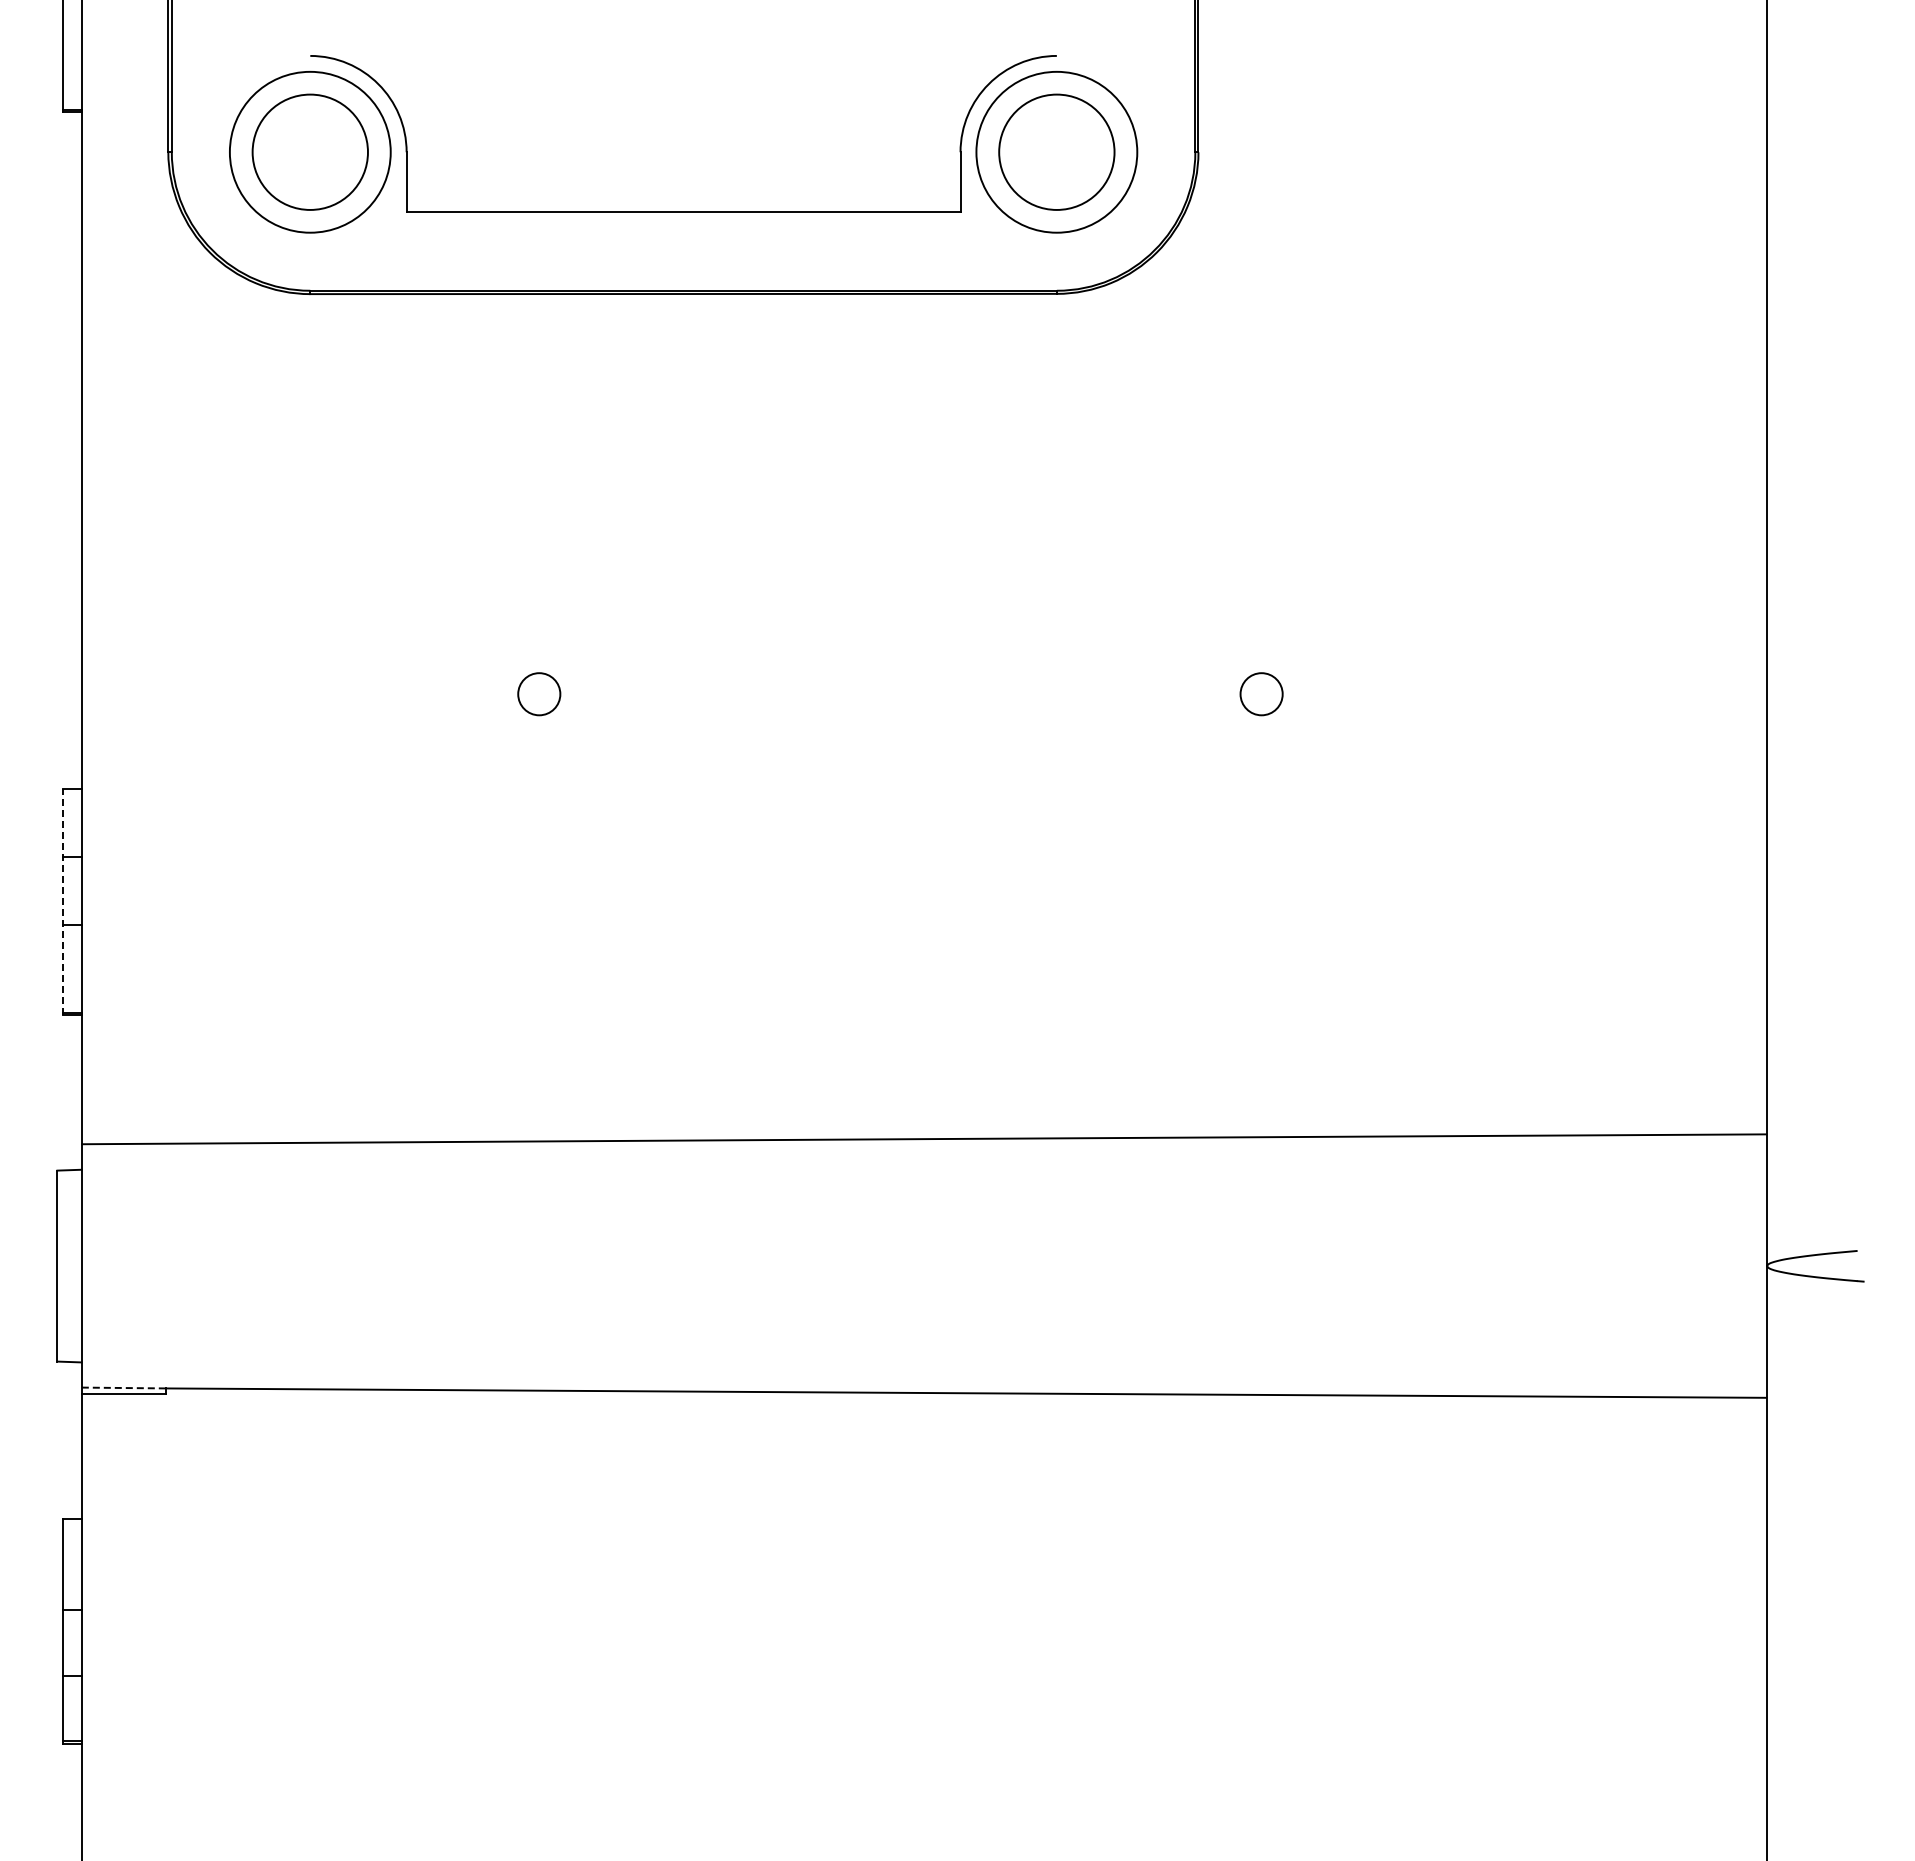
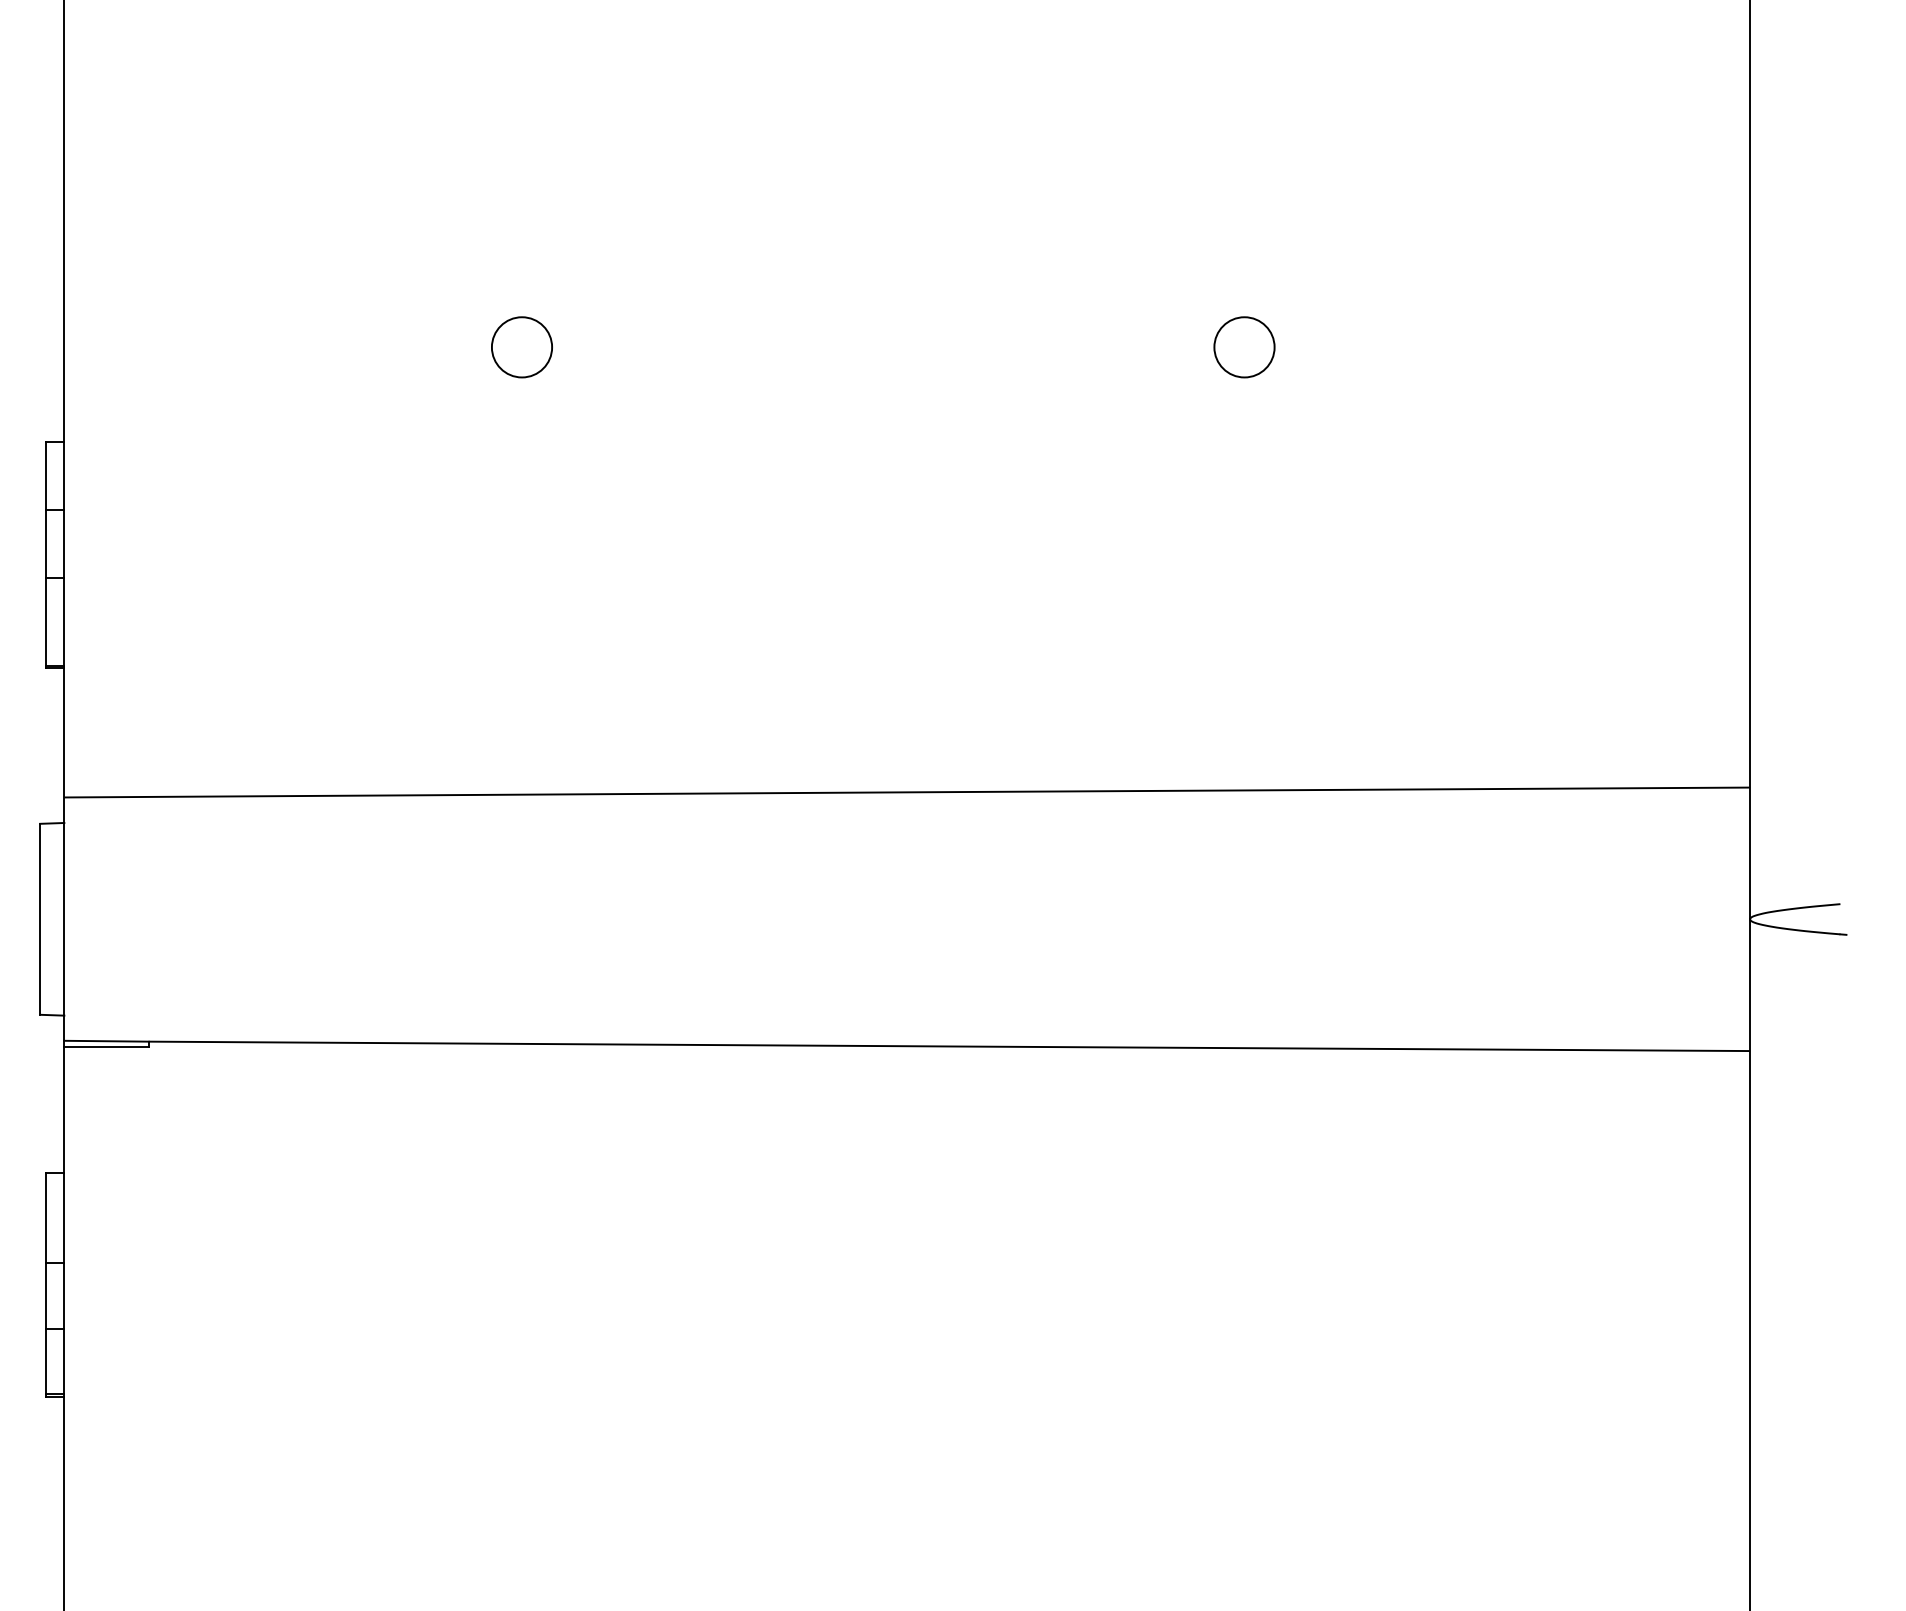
circle: (539, 694) -> (522, 347), size x1.43
circle: (1261, 694) -> (1244, 347), size x1.43
line: (63, 901) -> (46, 554), dashed -> solid
line: (123, 1388) -> (106, 1041), dashed -> solid

